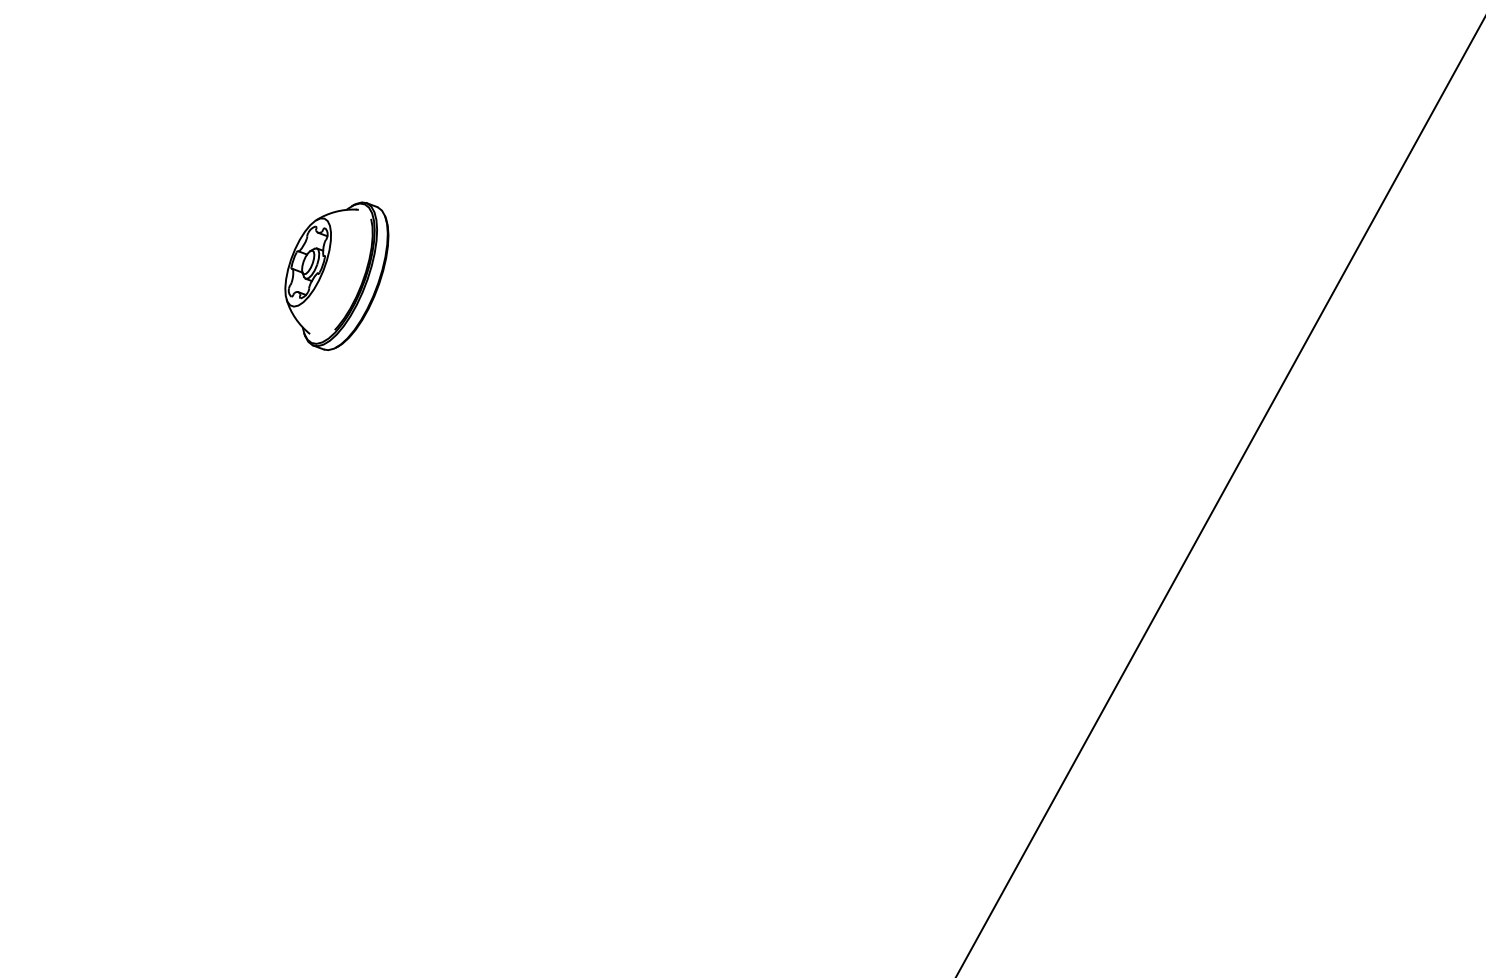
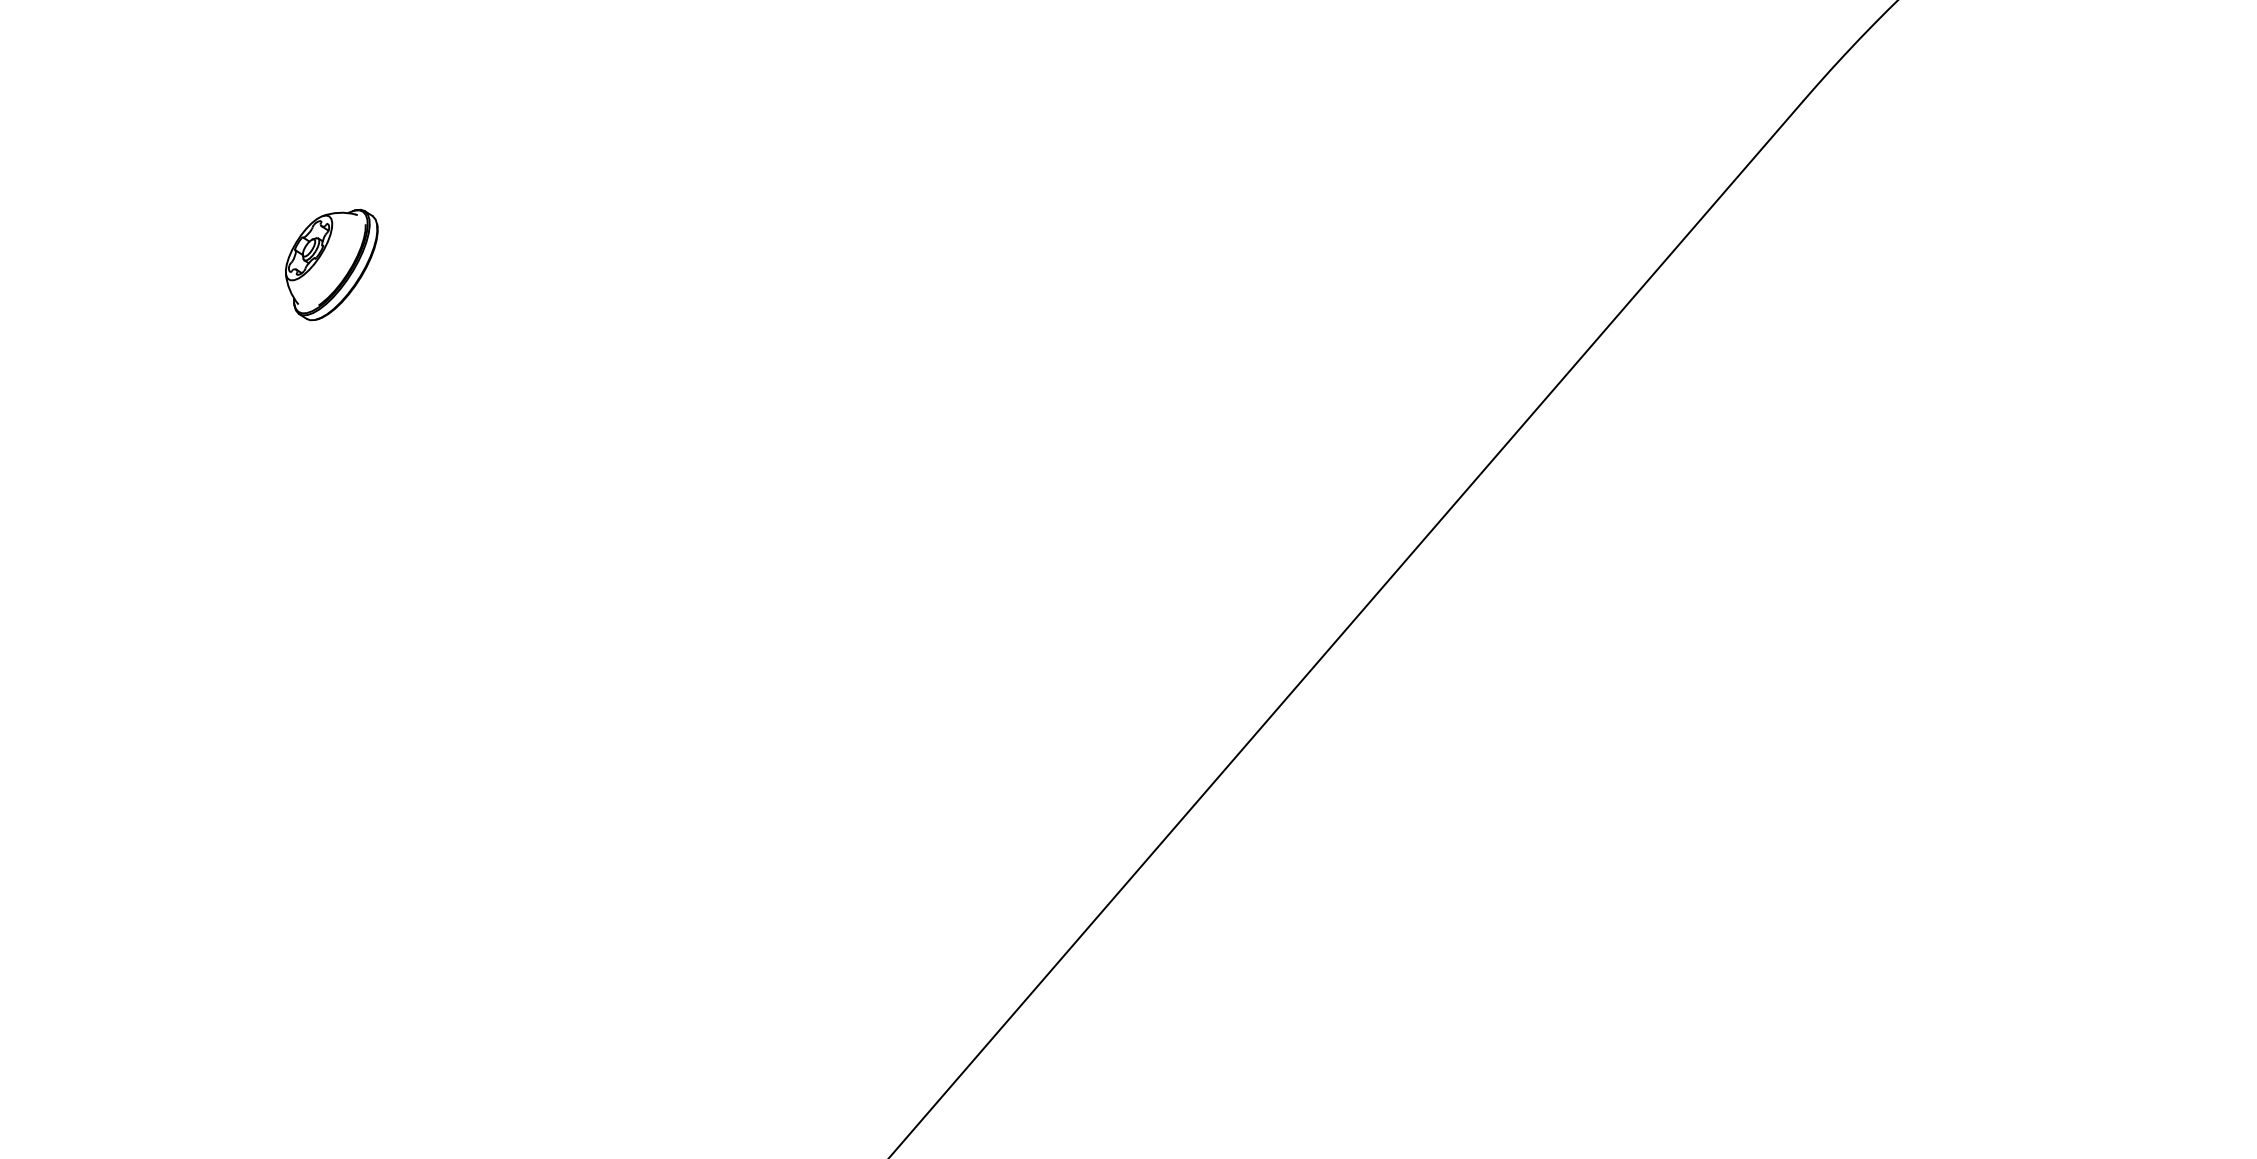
part: (340, 276) -> (331, 264), size x0.7

